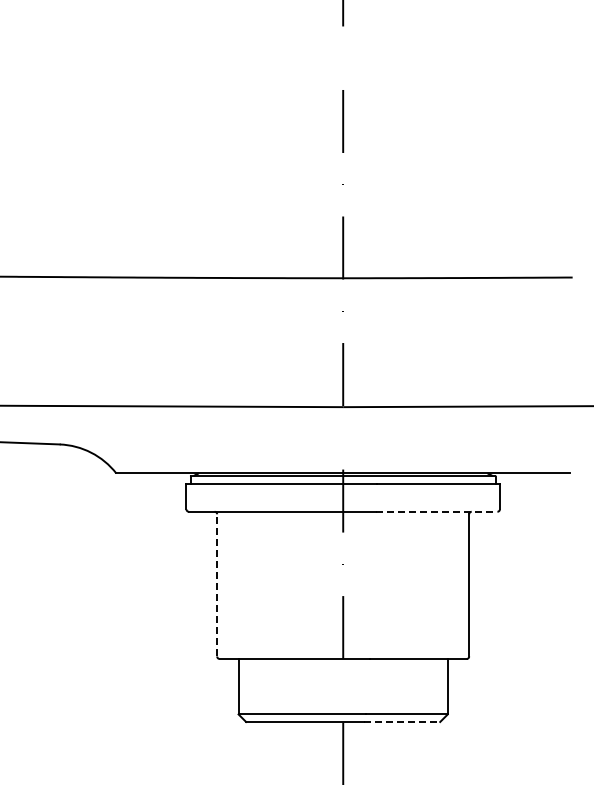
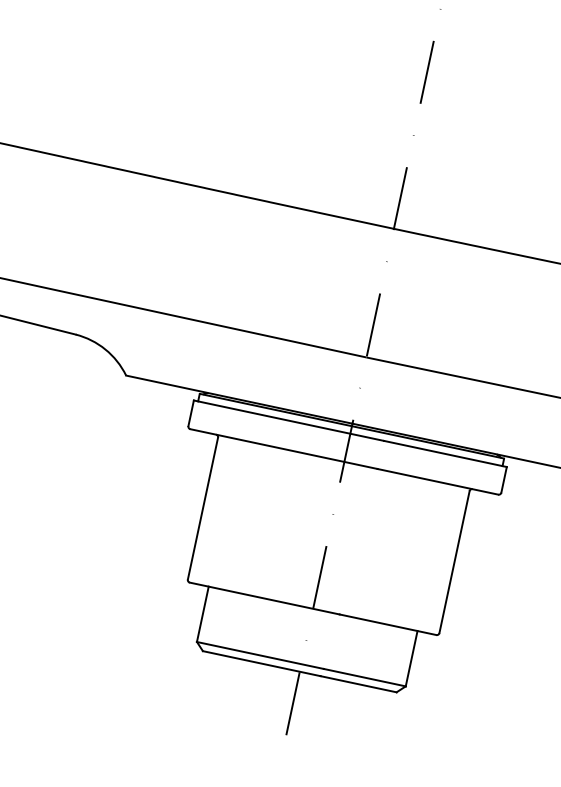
line: (437, 511) -> (438, 481), dashed -> solid
line: (217, 584) -> (203, 507), dashed -> solid
line: (402, 721) -> (359, 683), dashed -> solid

